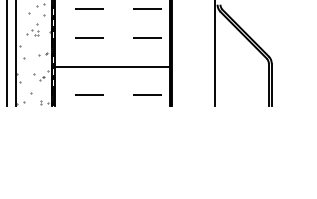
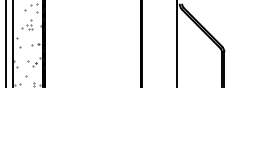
hatch: (112, 51) -> (93, 42), removed

